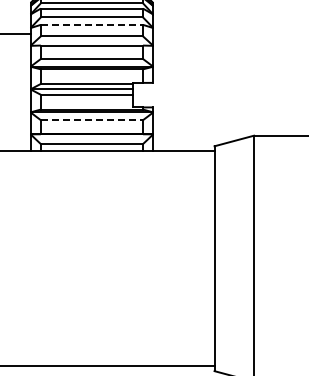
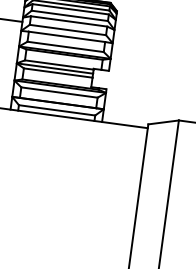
line: (92, 24) -> (69, 21), dashed -> solid
line: (92, 120) -> (59, 92), dashed -> solid

